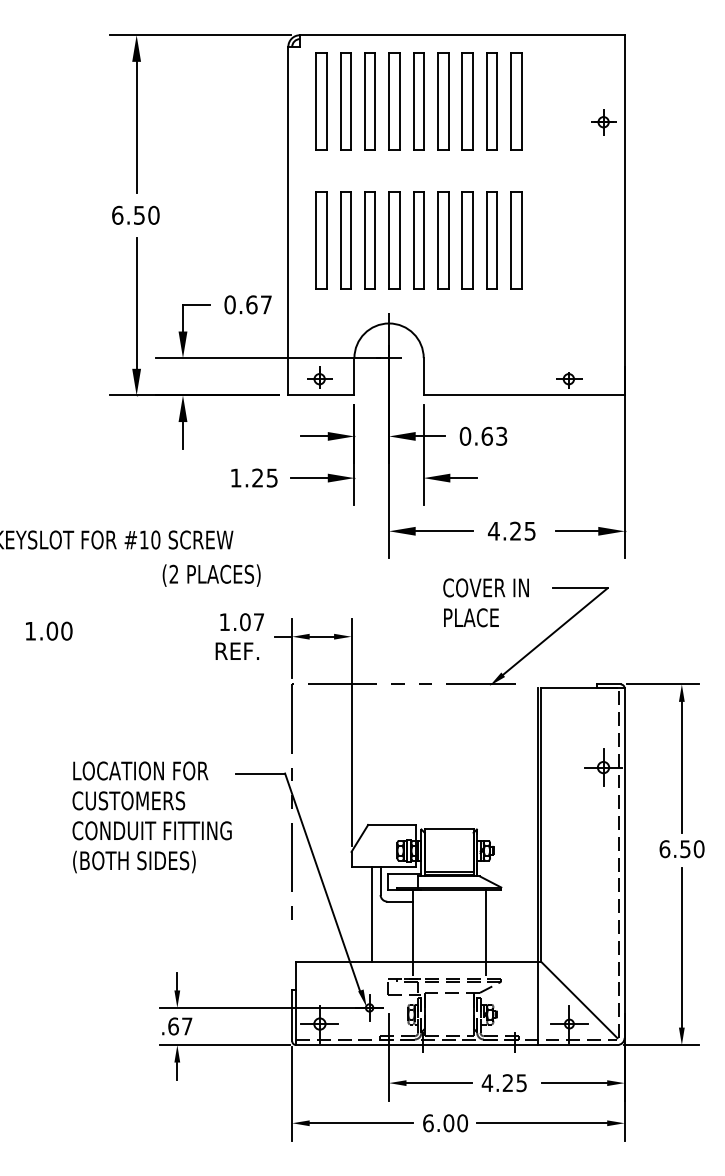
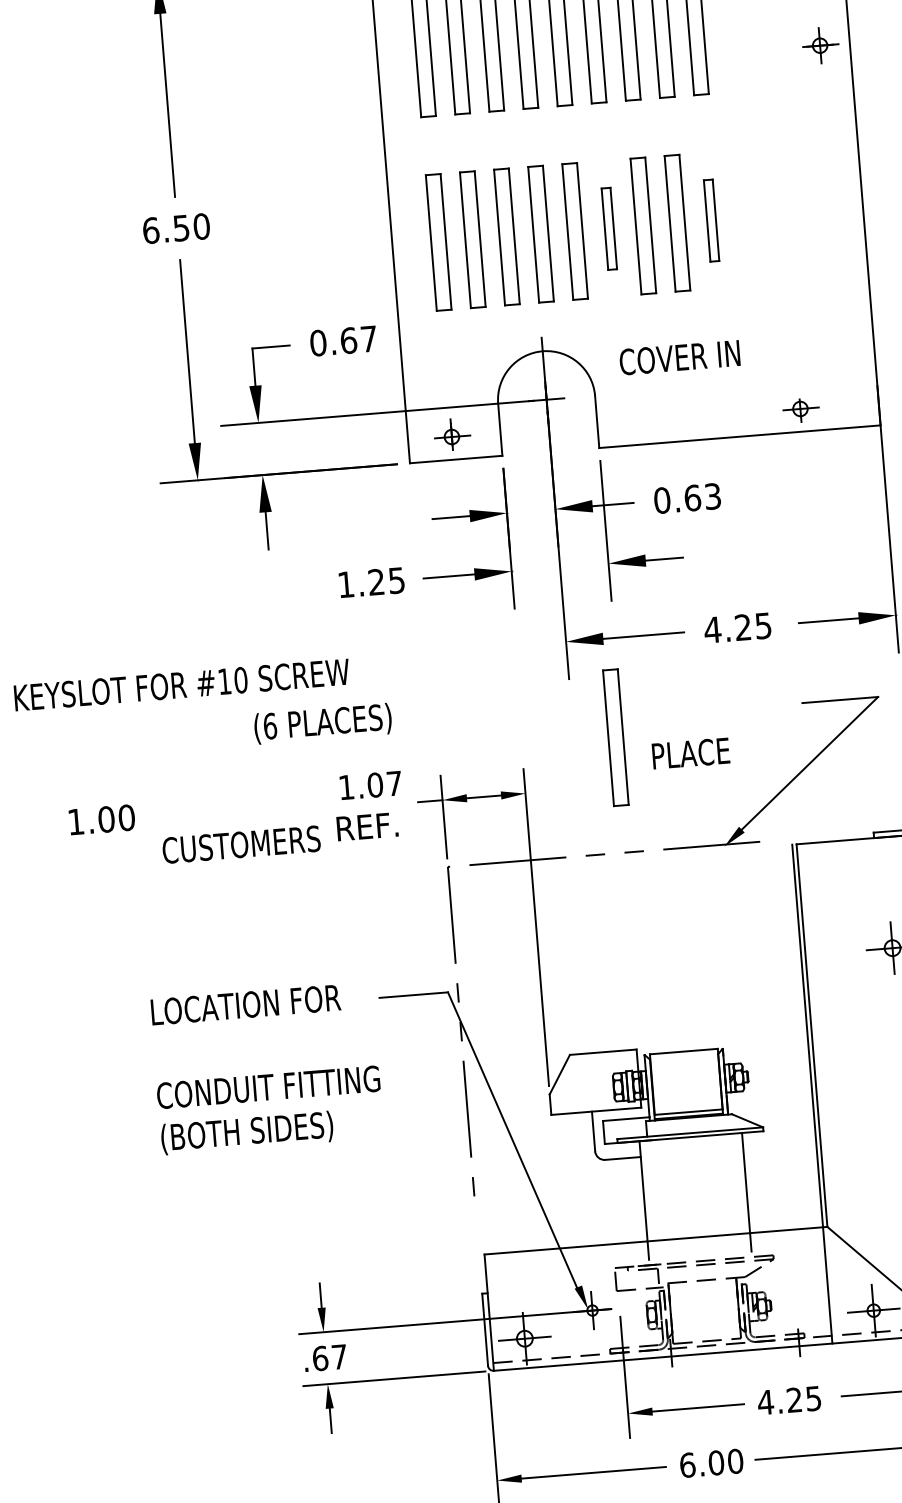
part: (443, 240) -> (609, 229), size x0.6
part: (516, 240) -> (711, 220), size x0.6
text: (173, 573) -> (269, 725), (2 -> (6
text: (485, 587) -> (678, 357), moved
part: (418, 602) -> (615, 738), added
text: (128, 800) -> (240, 844), moved
line: (371, 913) -> (584, 1178), removed

